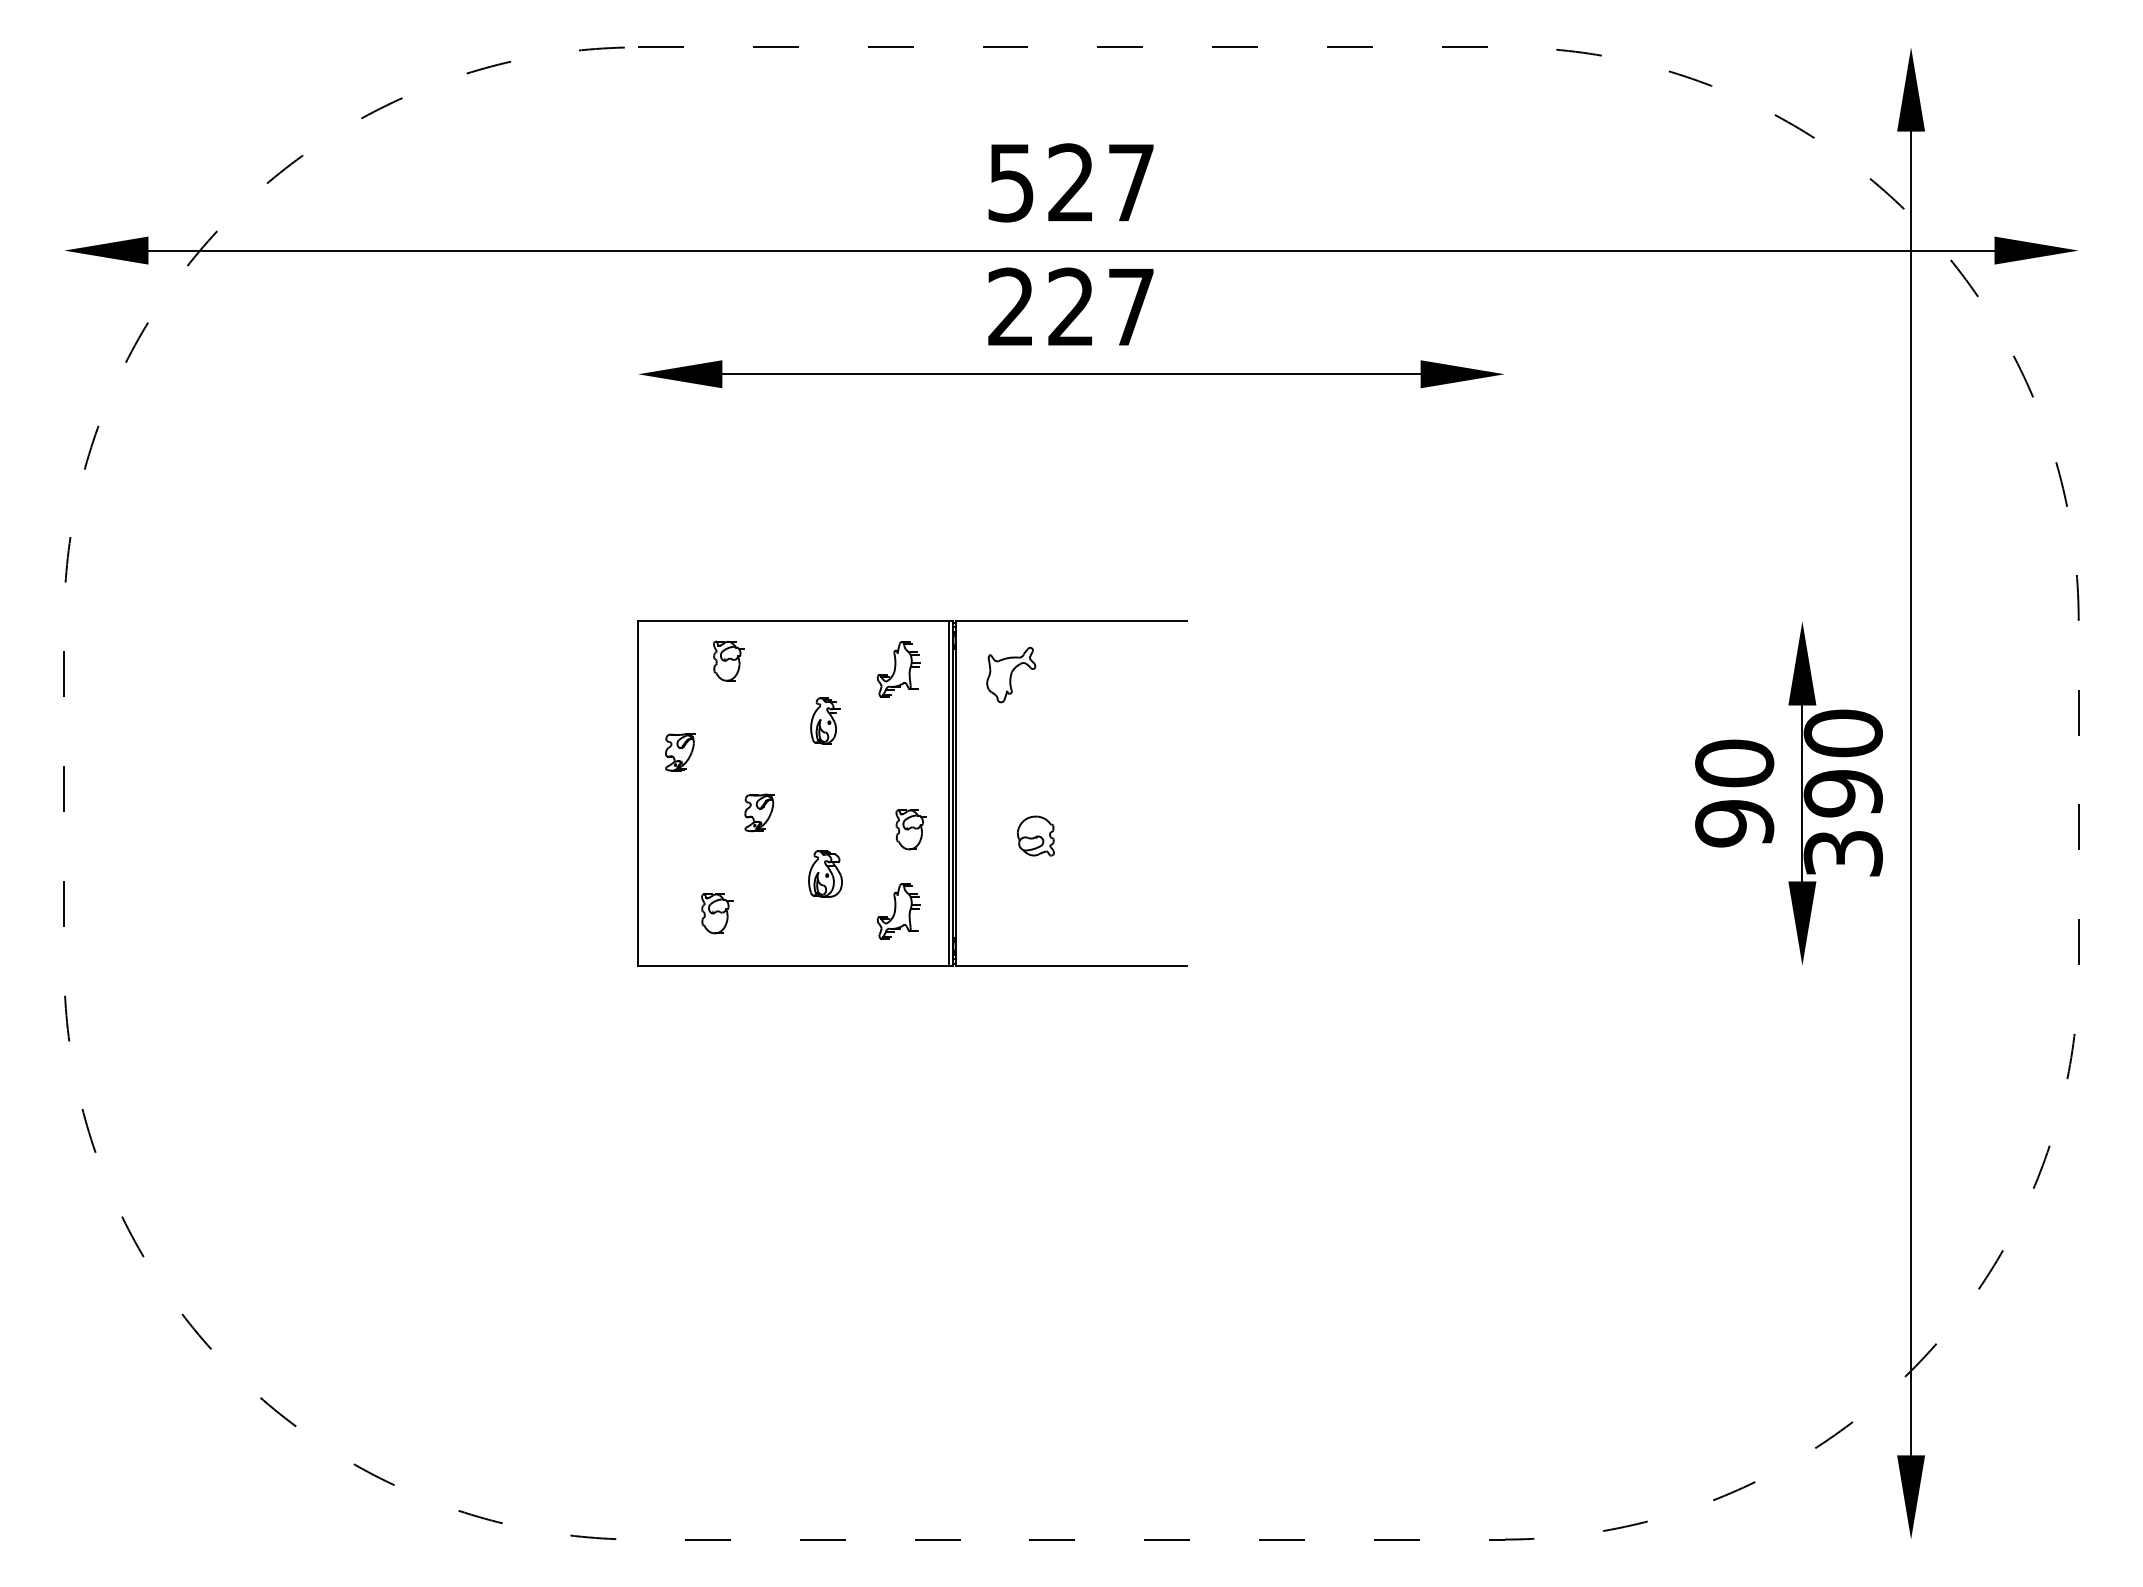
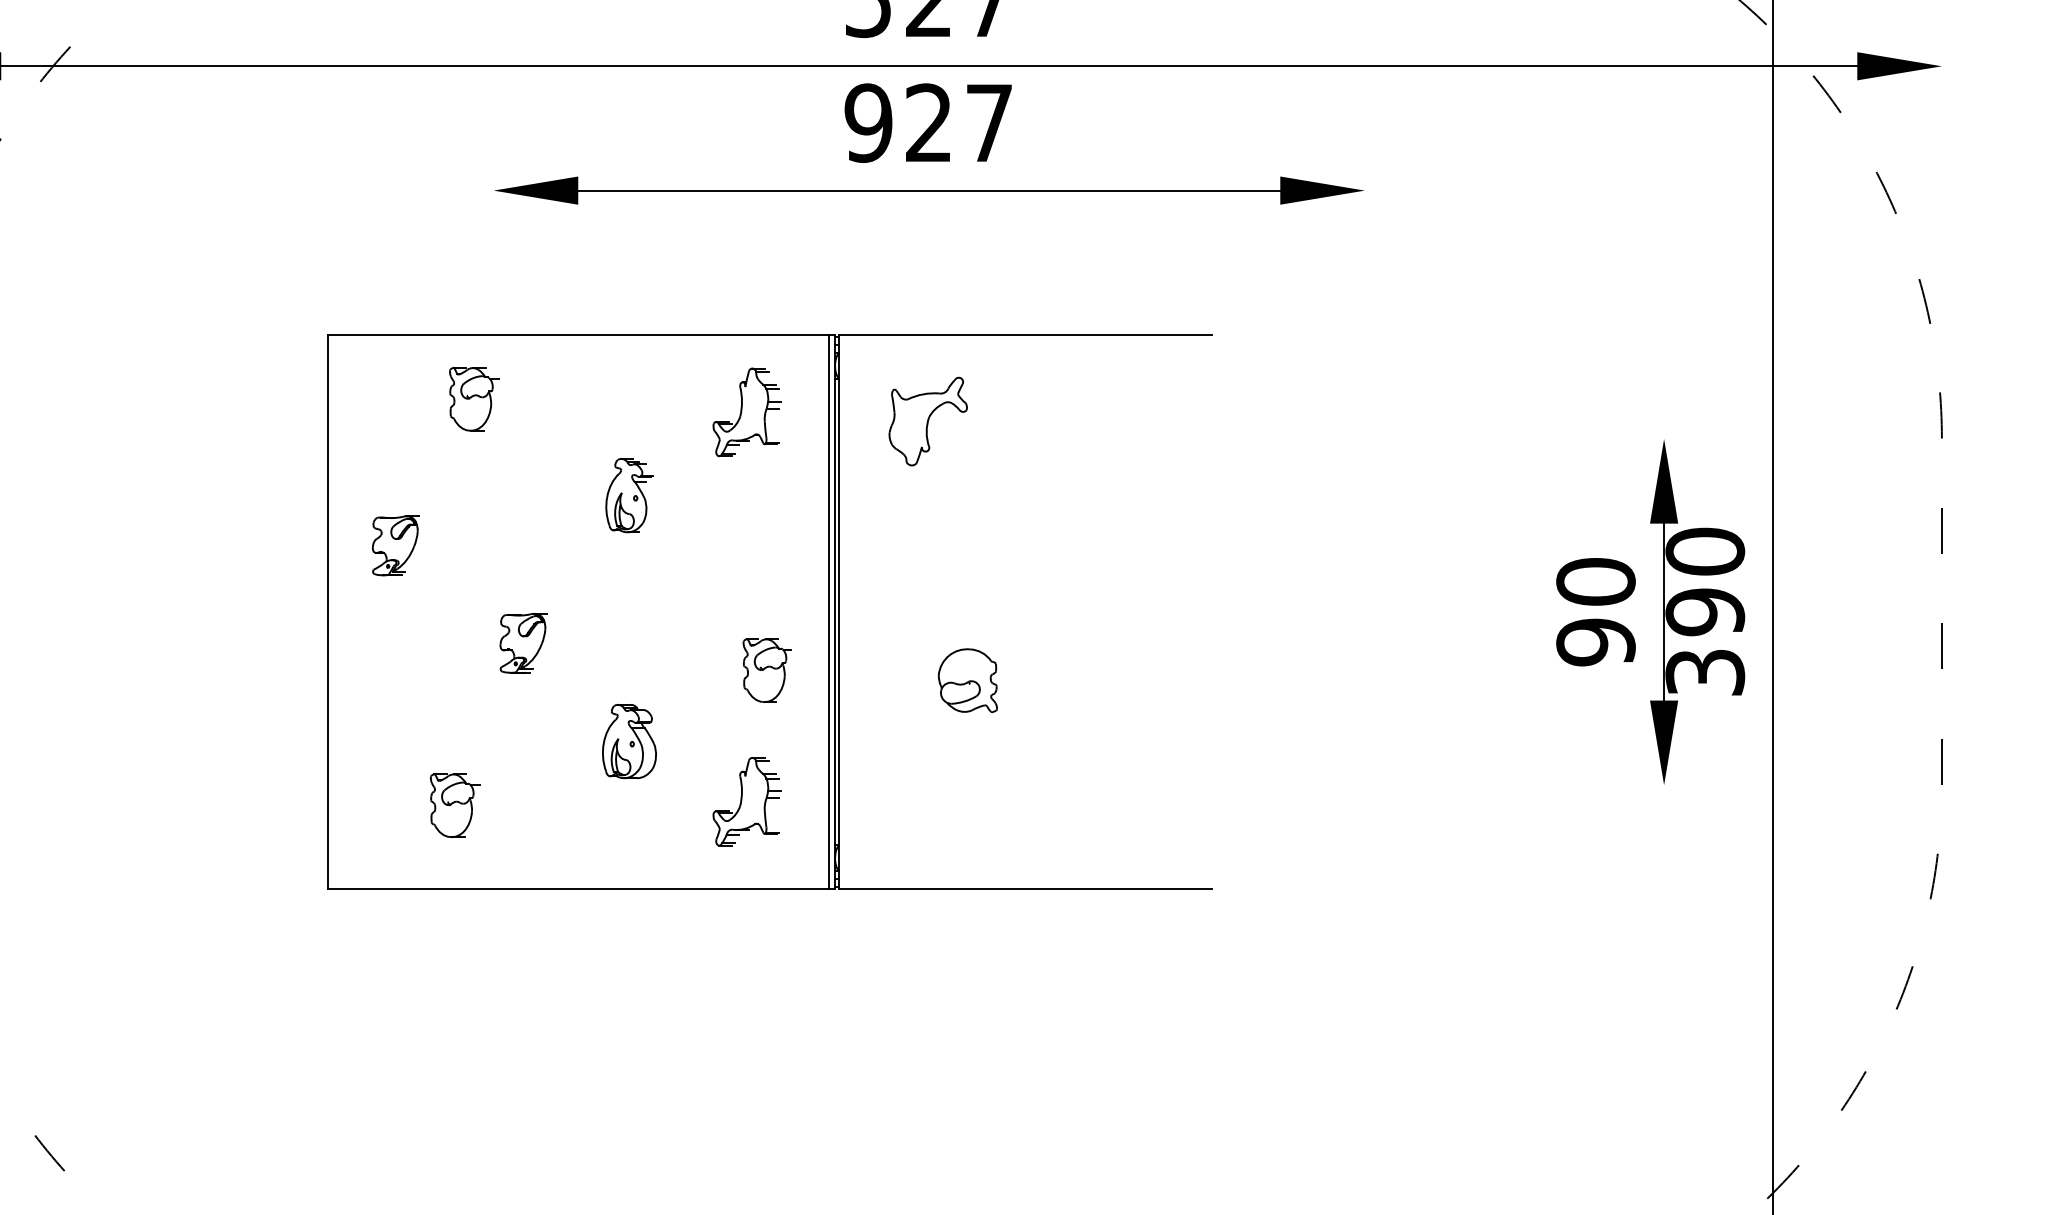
text: (1010, 306) -> (867, 122), 227 -> 927
part: (912, 793) -> (769, 612), size x1.6

